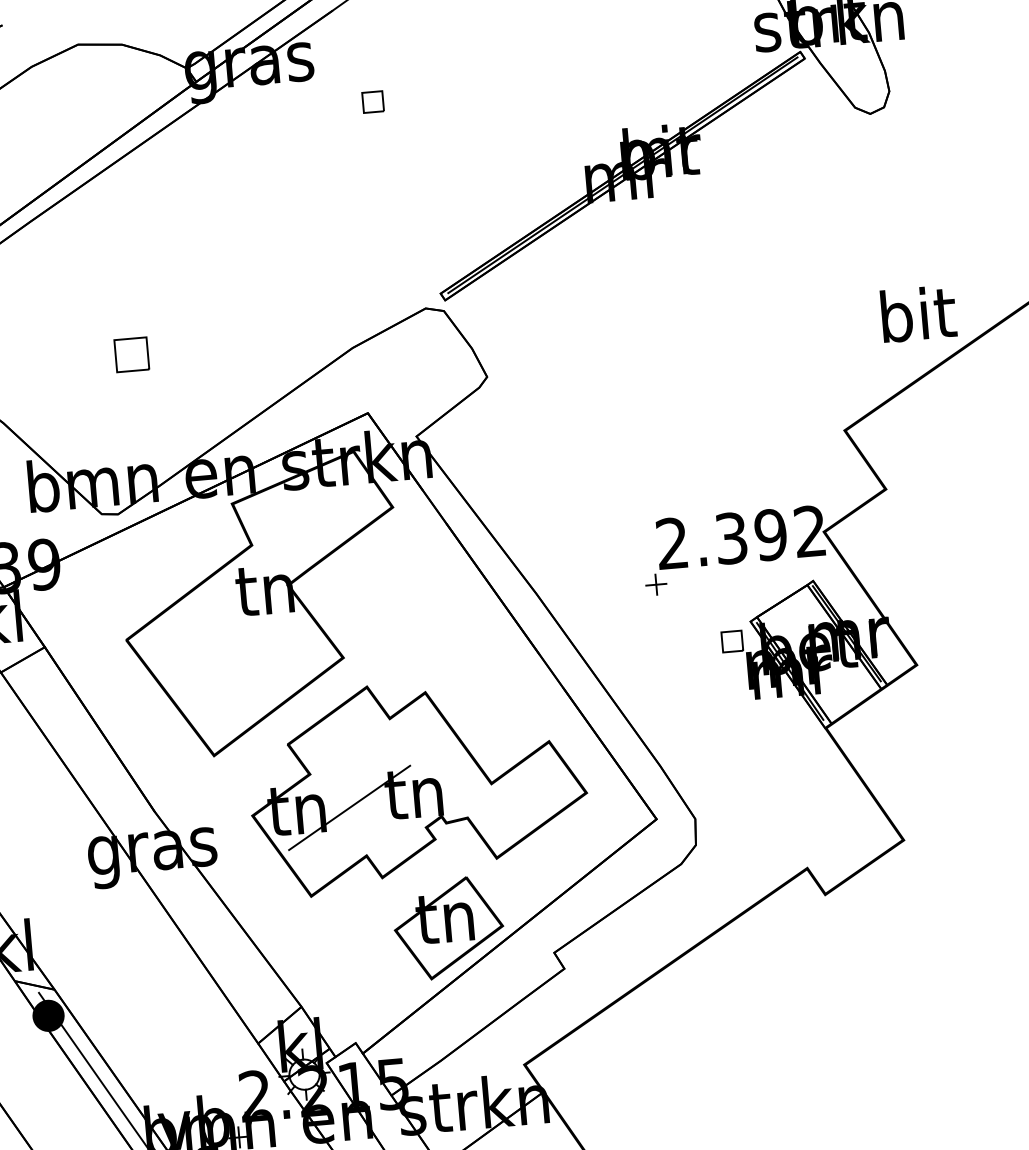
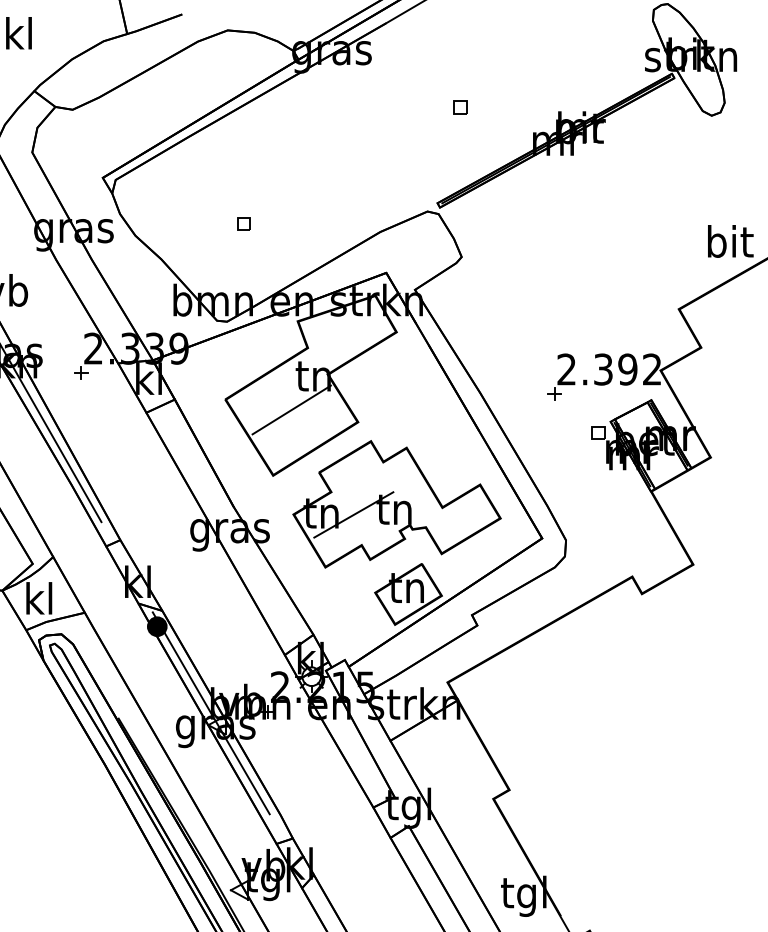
part: (373, 101) -> (460, 107), moved
part: (130, 353) -> (243, 223), size x0.62
line: (234, 646) -> (291, 409), added

